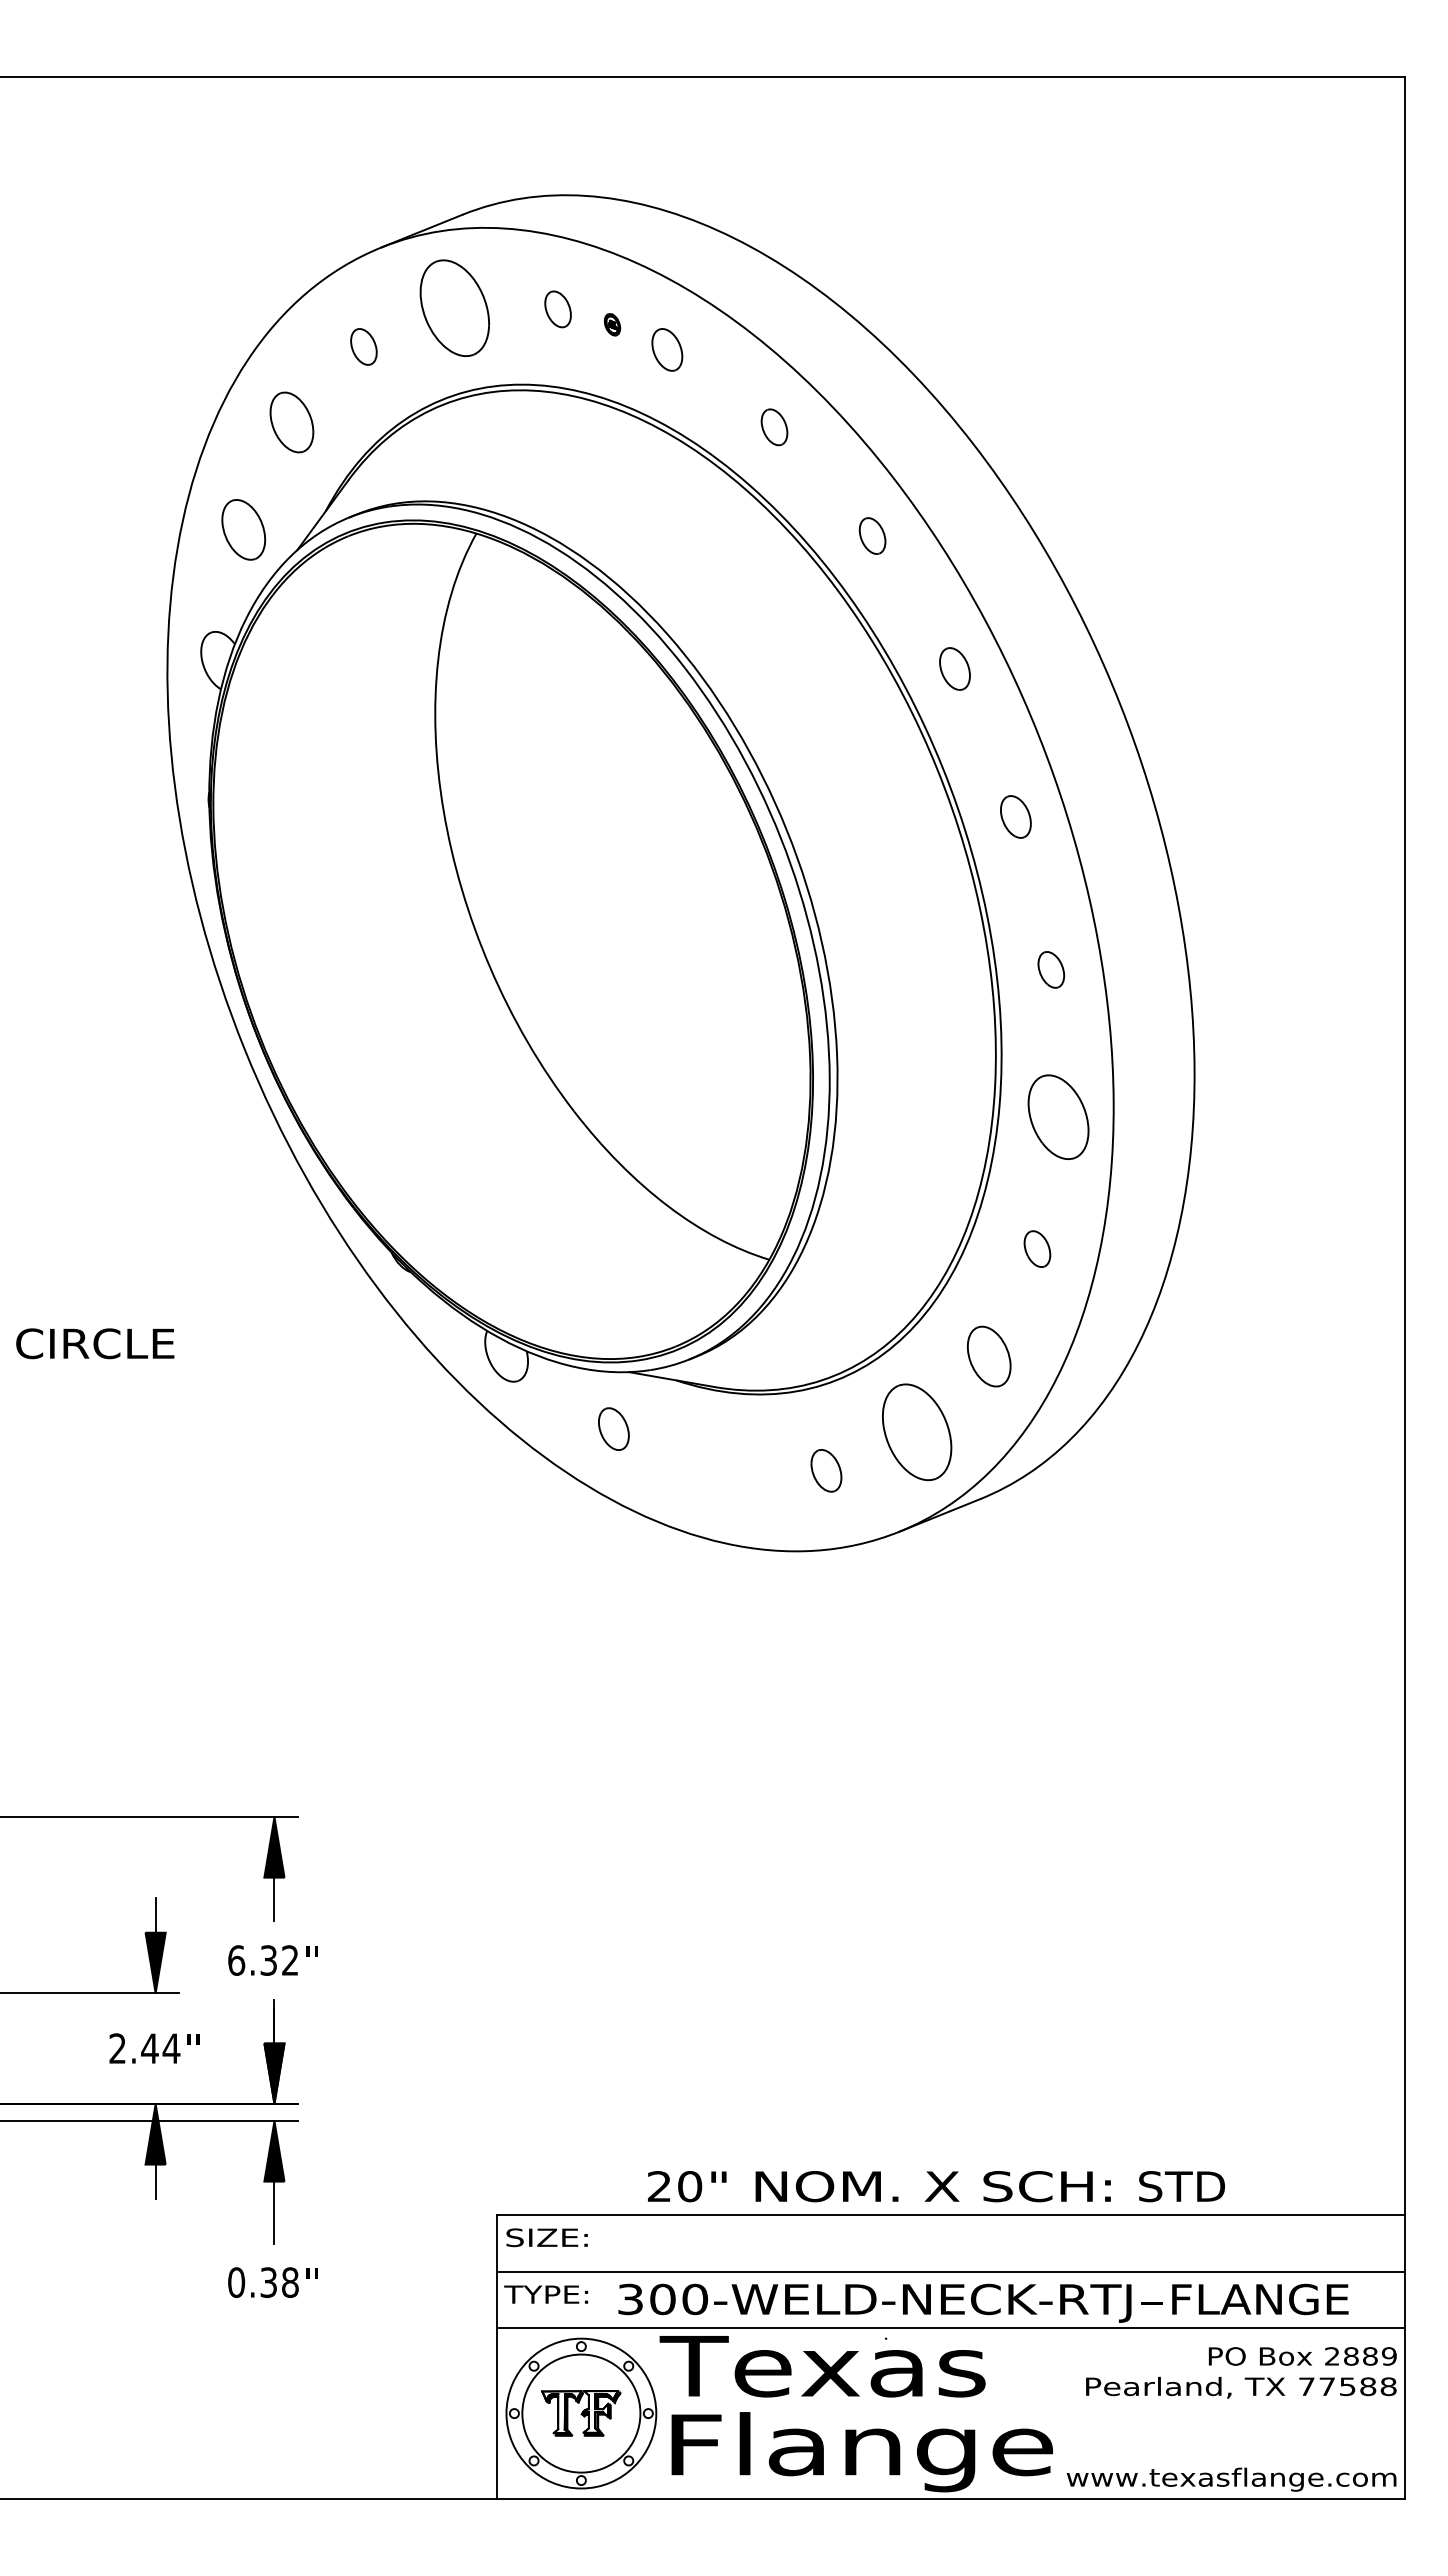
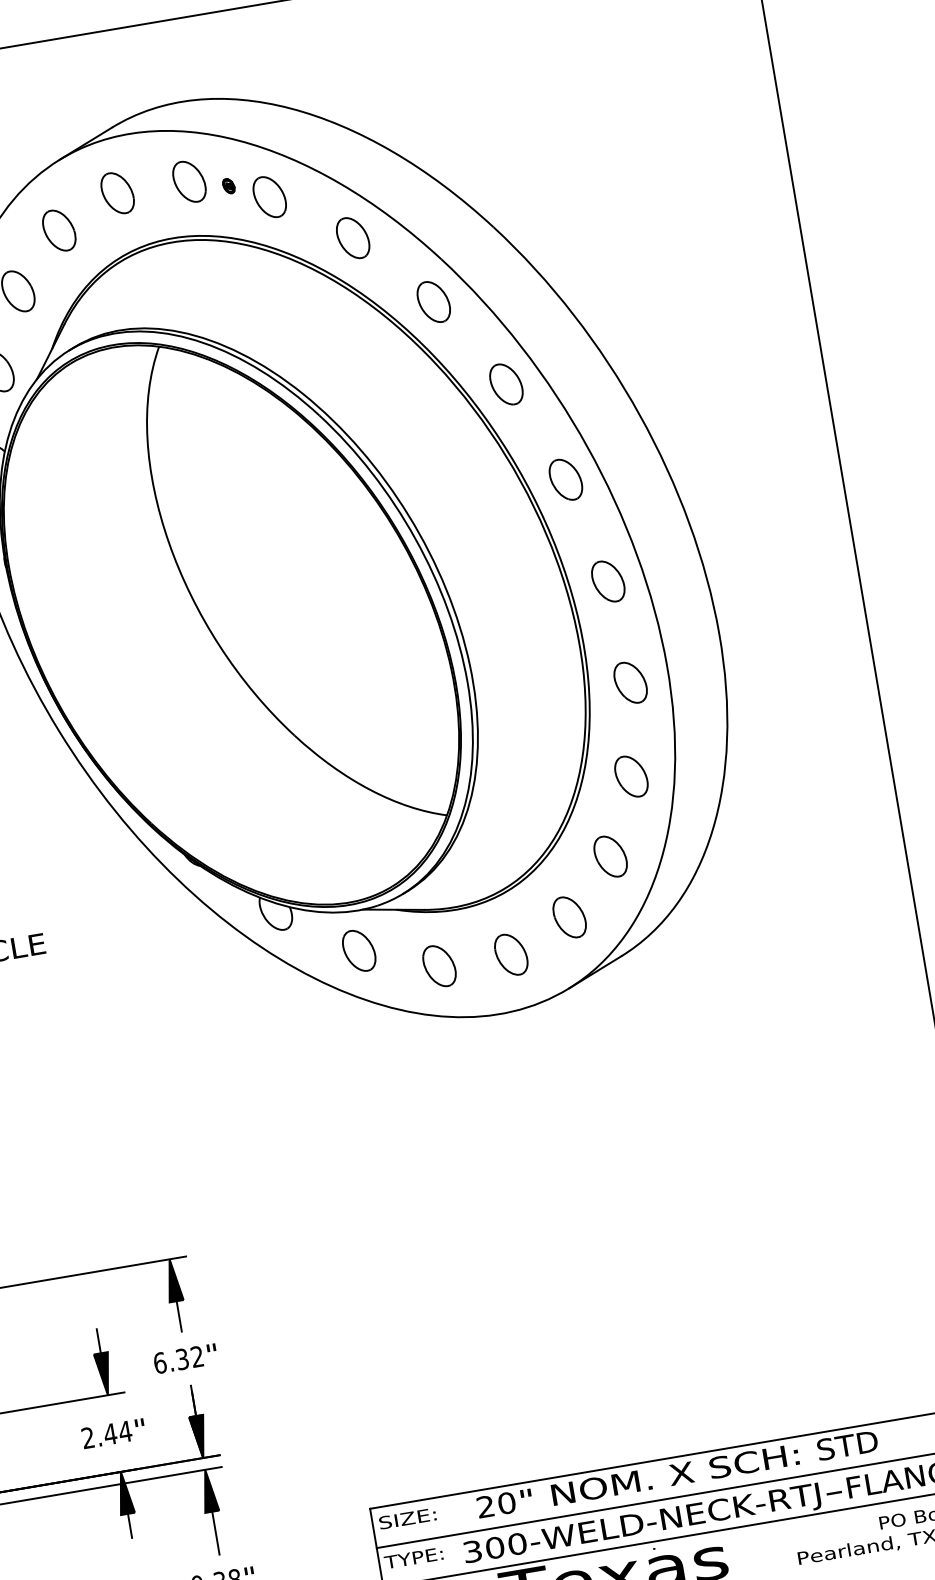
part: (454, 308) -> (117, 193), size x0.62
part: (557, 309) -> (189, 182), size x1.67
part: (363, 346) -> (59, 230), size x1.67
part: (667, 349) -> (269, 196), size x1.43
part: (774, 427) -> (353, 238), size x1.67
part: (872, 535) -> (433, 301), size x1.67
part: (954, 668) -> (506, 384), size x1.43
part: (1015, 816) -> (565, 479), size x1.43
part: (1051, 969) -> (608, 581), size x1.67
part: (1058, 1117) -> (630, 682), size x0.71
part: (1037, 1248) -> (631, 776), size x1.67
part: (613, 1428) -> (358, 950), size x1.43
part: (917, 1431) -> (569, 916), size x0.62
part: (722, 1469) -> (439, 966), added
part: (826, 1470) -> (511, 954), size x1.43
text: (936, 2186) -> (677, 1474), moved

